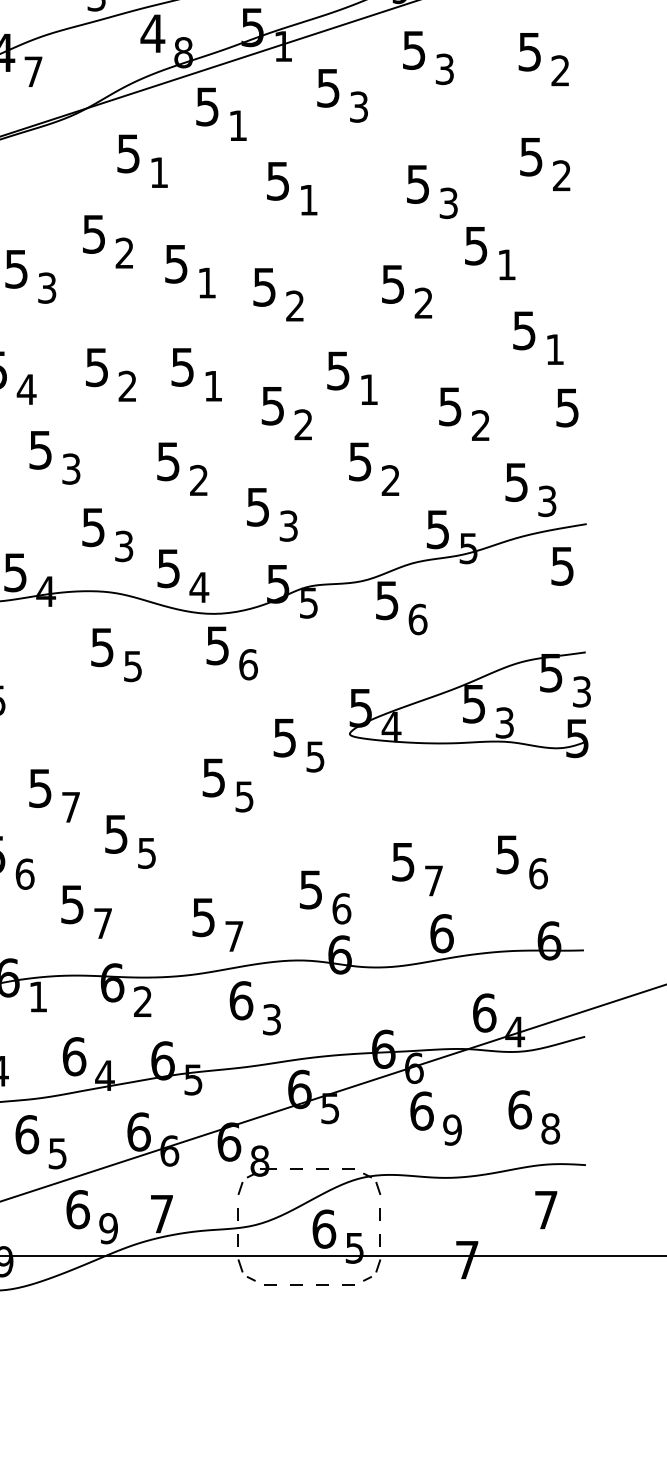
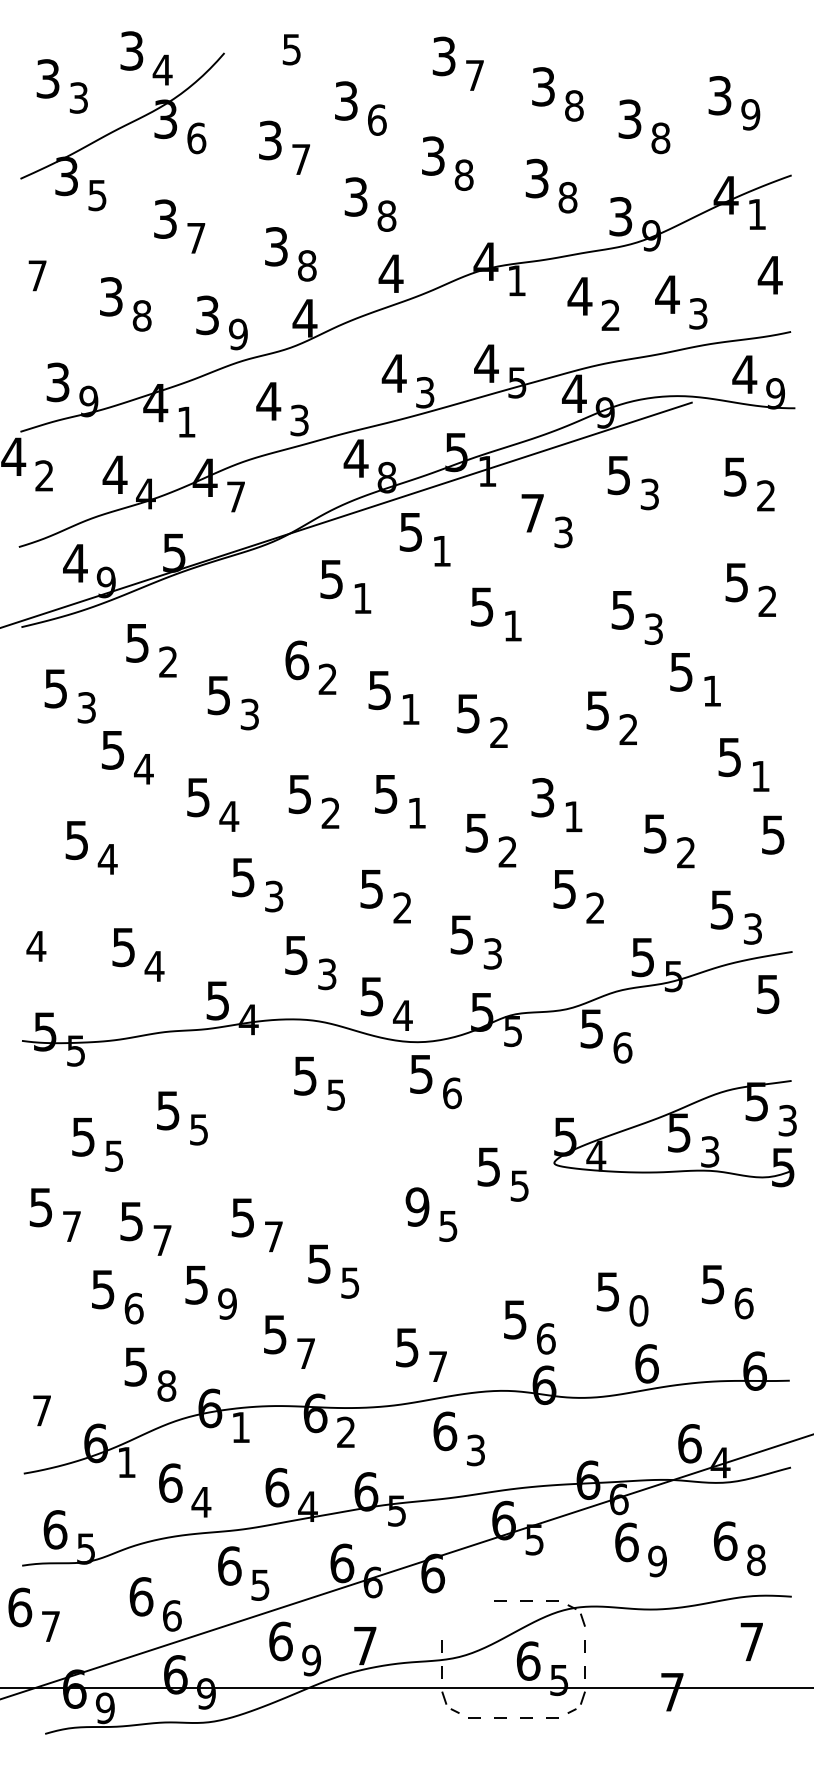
text: (328, 88) -> (532, 513), 5 -> 7
text: (94, 234) -> (297, 660), 5 -> 6
text: (339, 370) -> (543, 797), 5 -> 3
text: (213, 777) -> (417, 1206), 5 -> 9
text: (24, 873) -> (227, 1303), 6 -> 9
text: (433, 880) -> (638, 1310), 7 -> 0
part: (256, 1169) -> (460, 1601), removed

